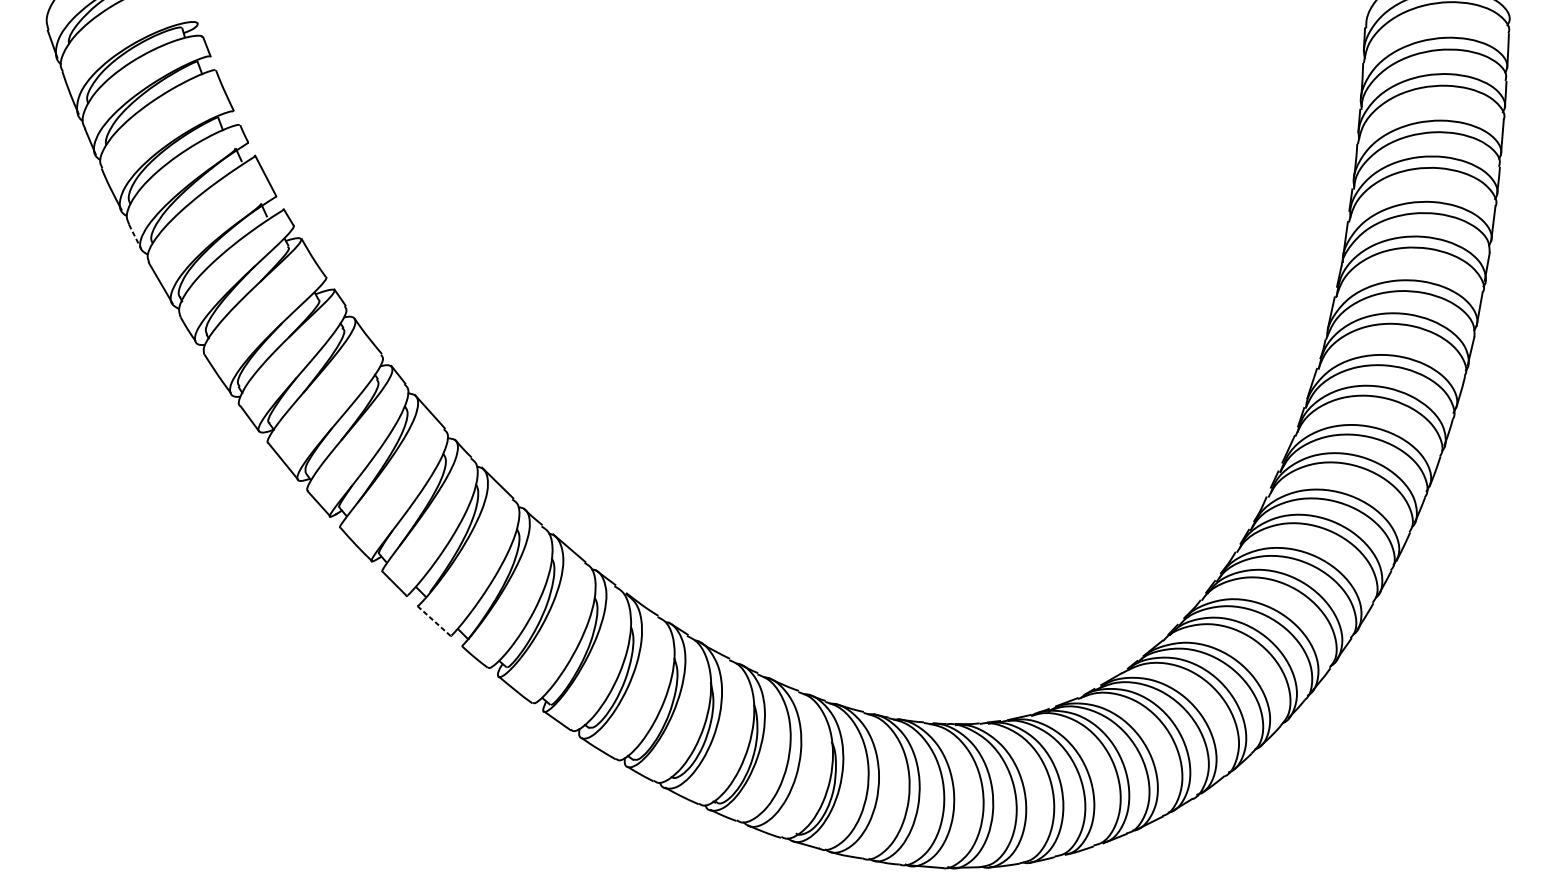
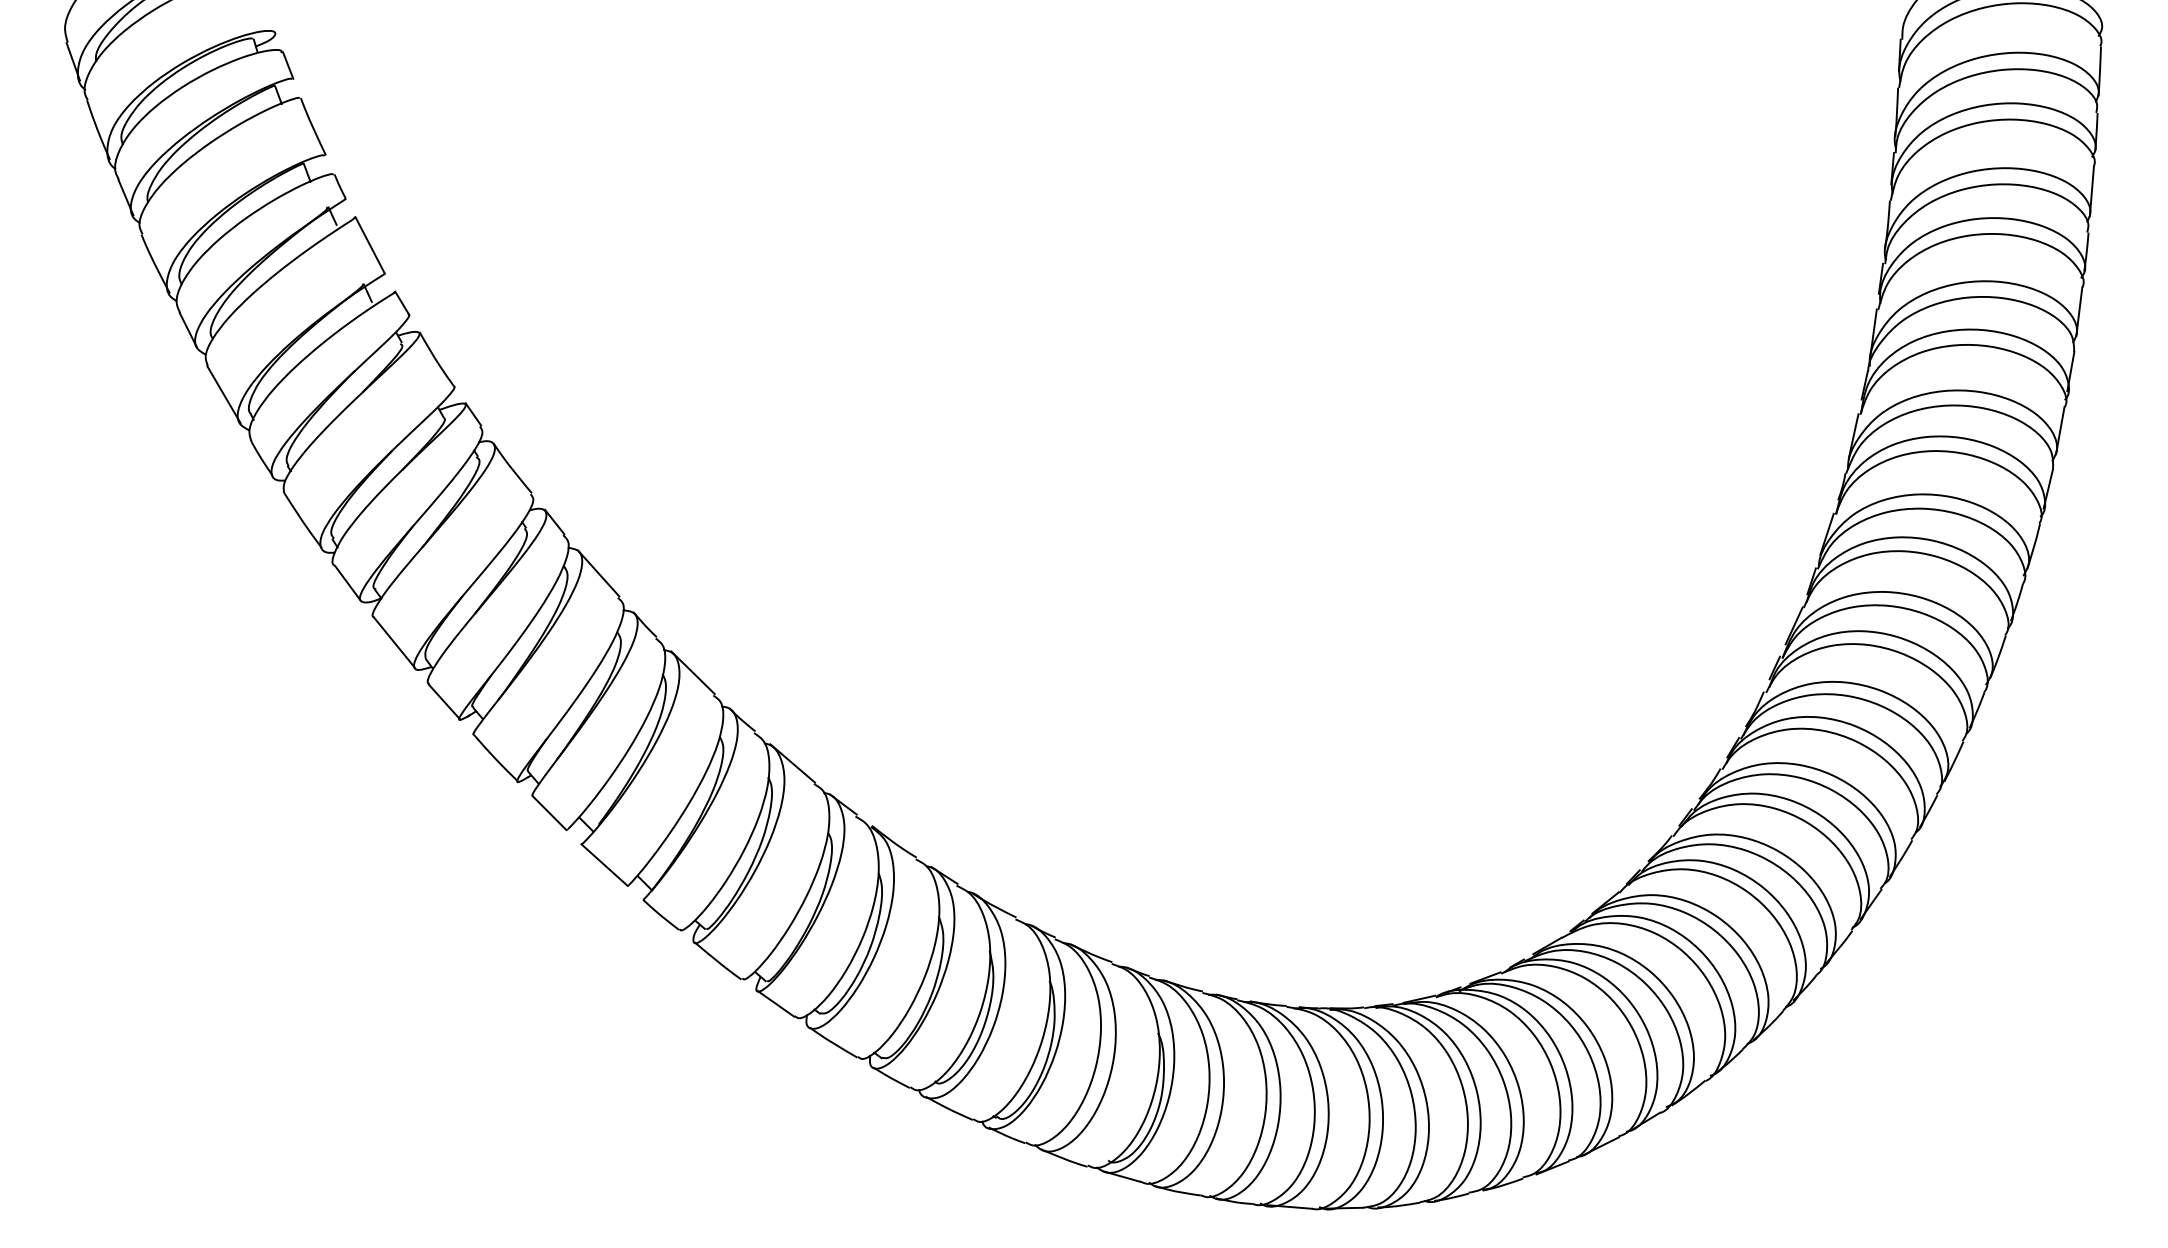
line: (135, 237) -> (188, 330), dashed -> solid
line: (434, 621) -> (604, 865), dashed -> solid

